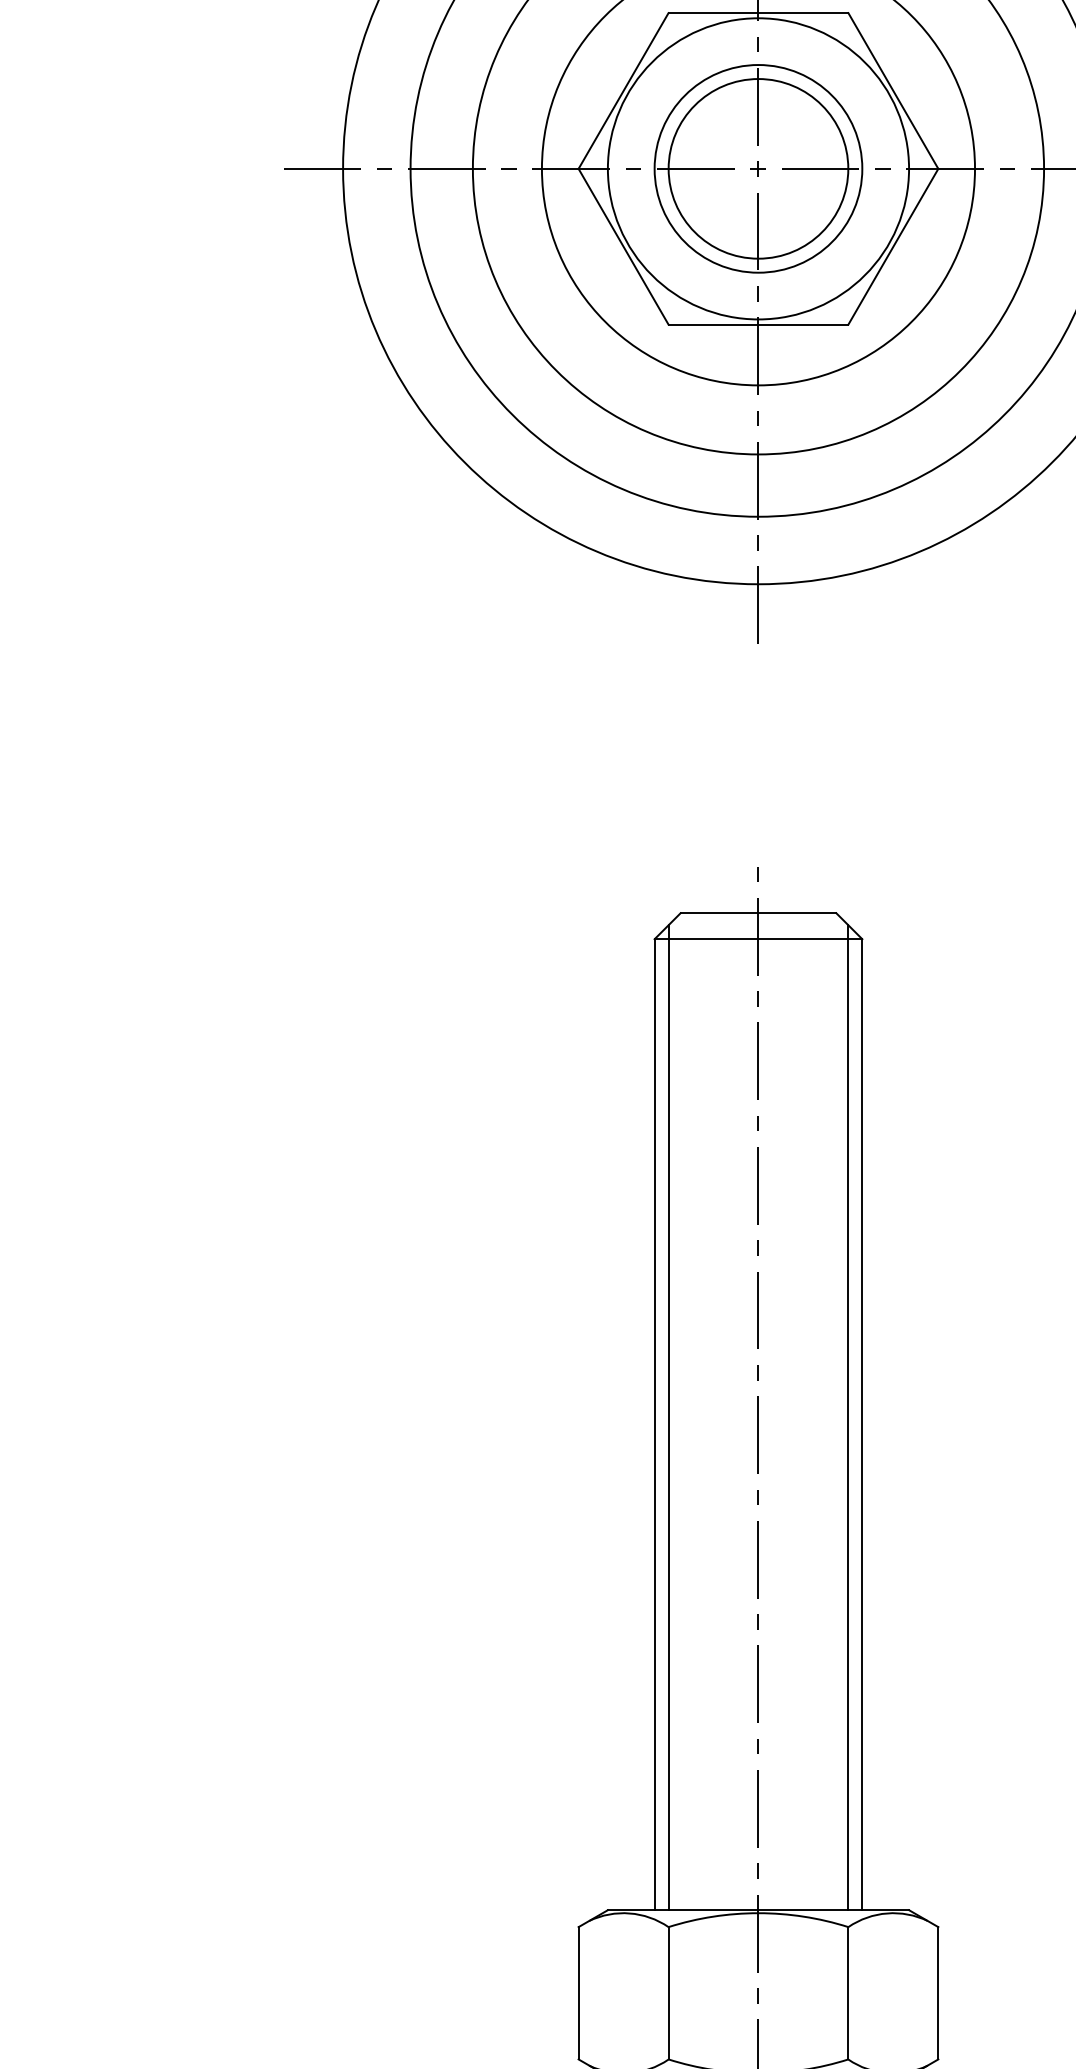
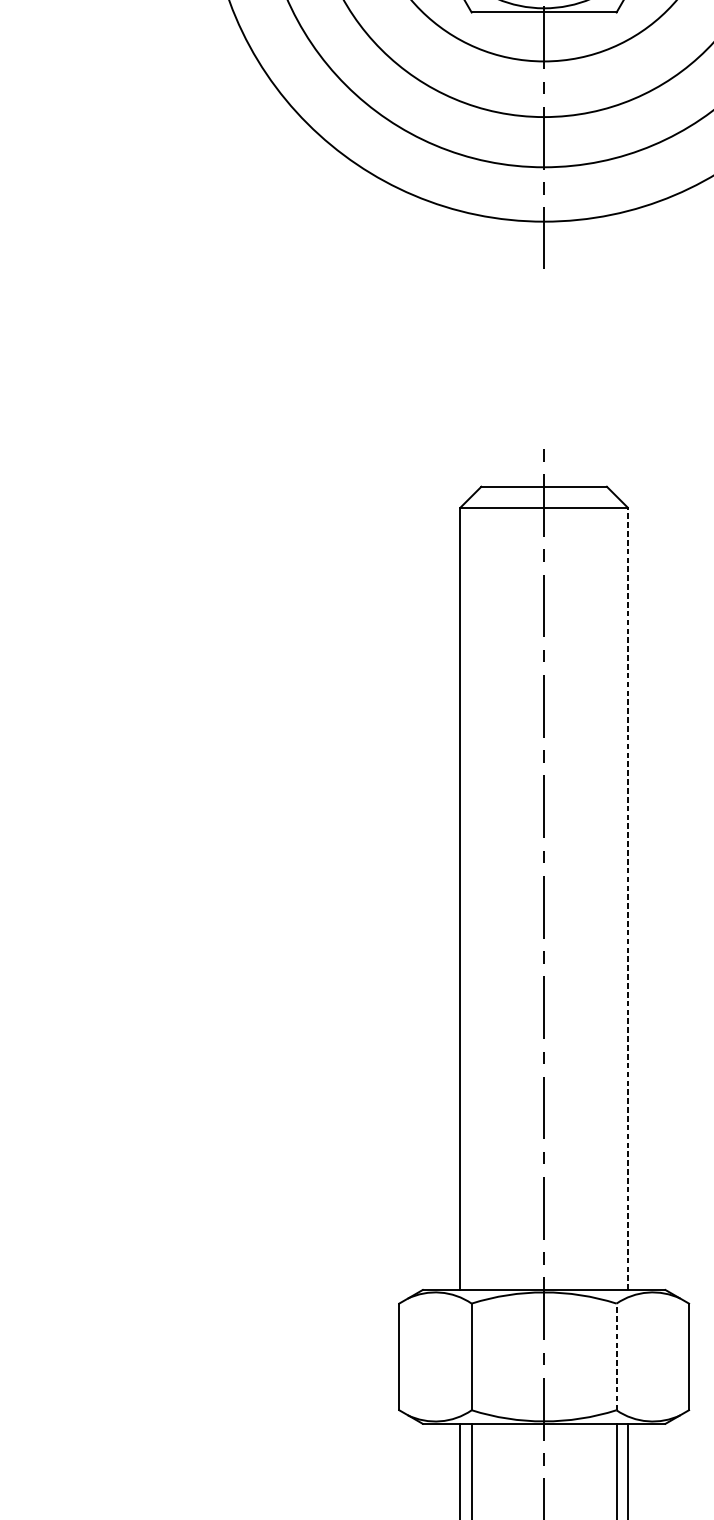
line: (668, 1417) -> (471, 893), removed
line: (848, 1417) -> (616, 893), removed
line: (862, 1424) -> (627, 898), solid -> dashed
line: (848, 1992) -> (616, 1356), solid -> dashed

